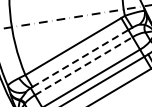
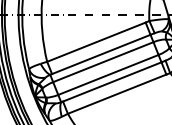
line: (80, 58) -> (101, 54), dashed -> solid
line: (84, 66) -> (103, 62), dashed -> solid

